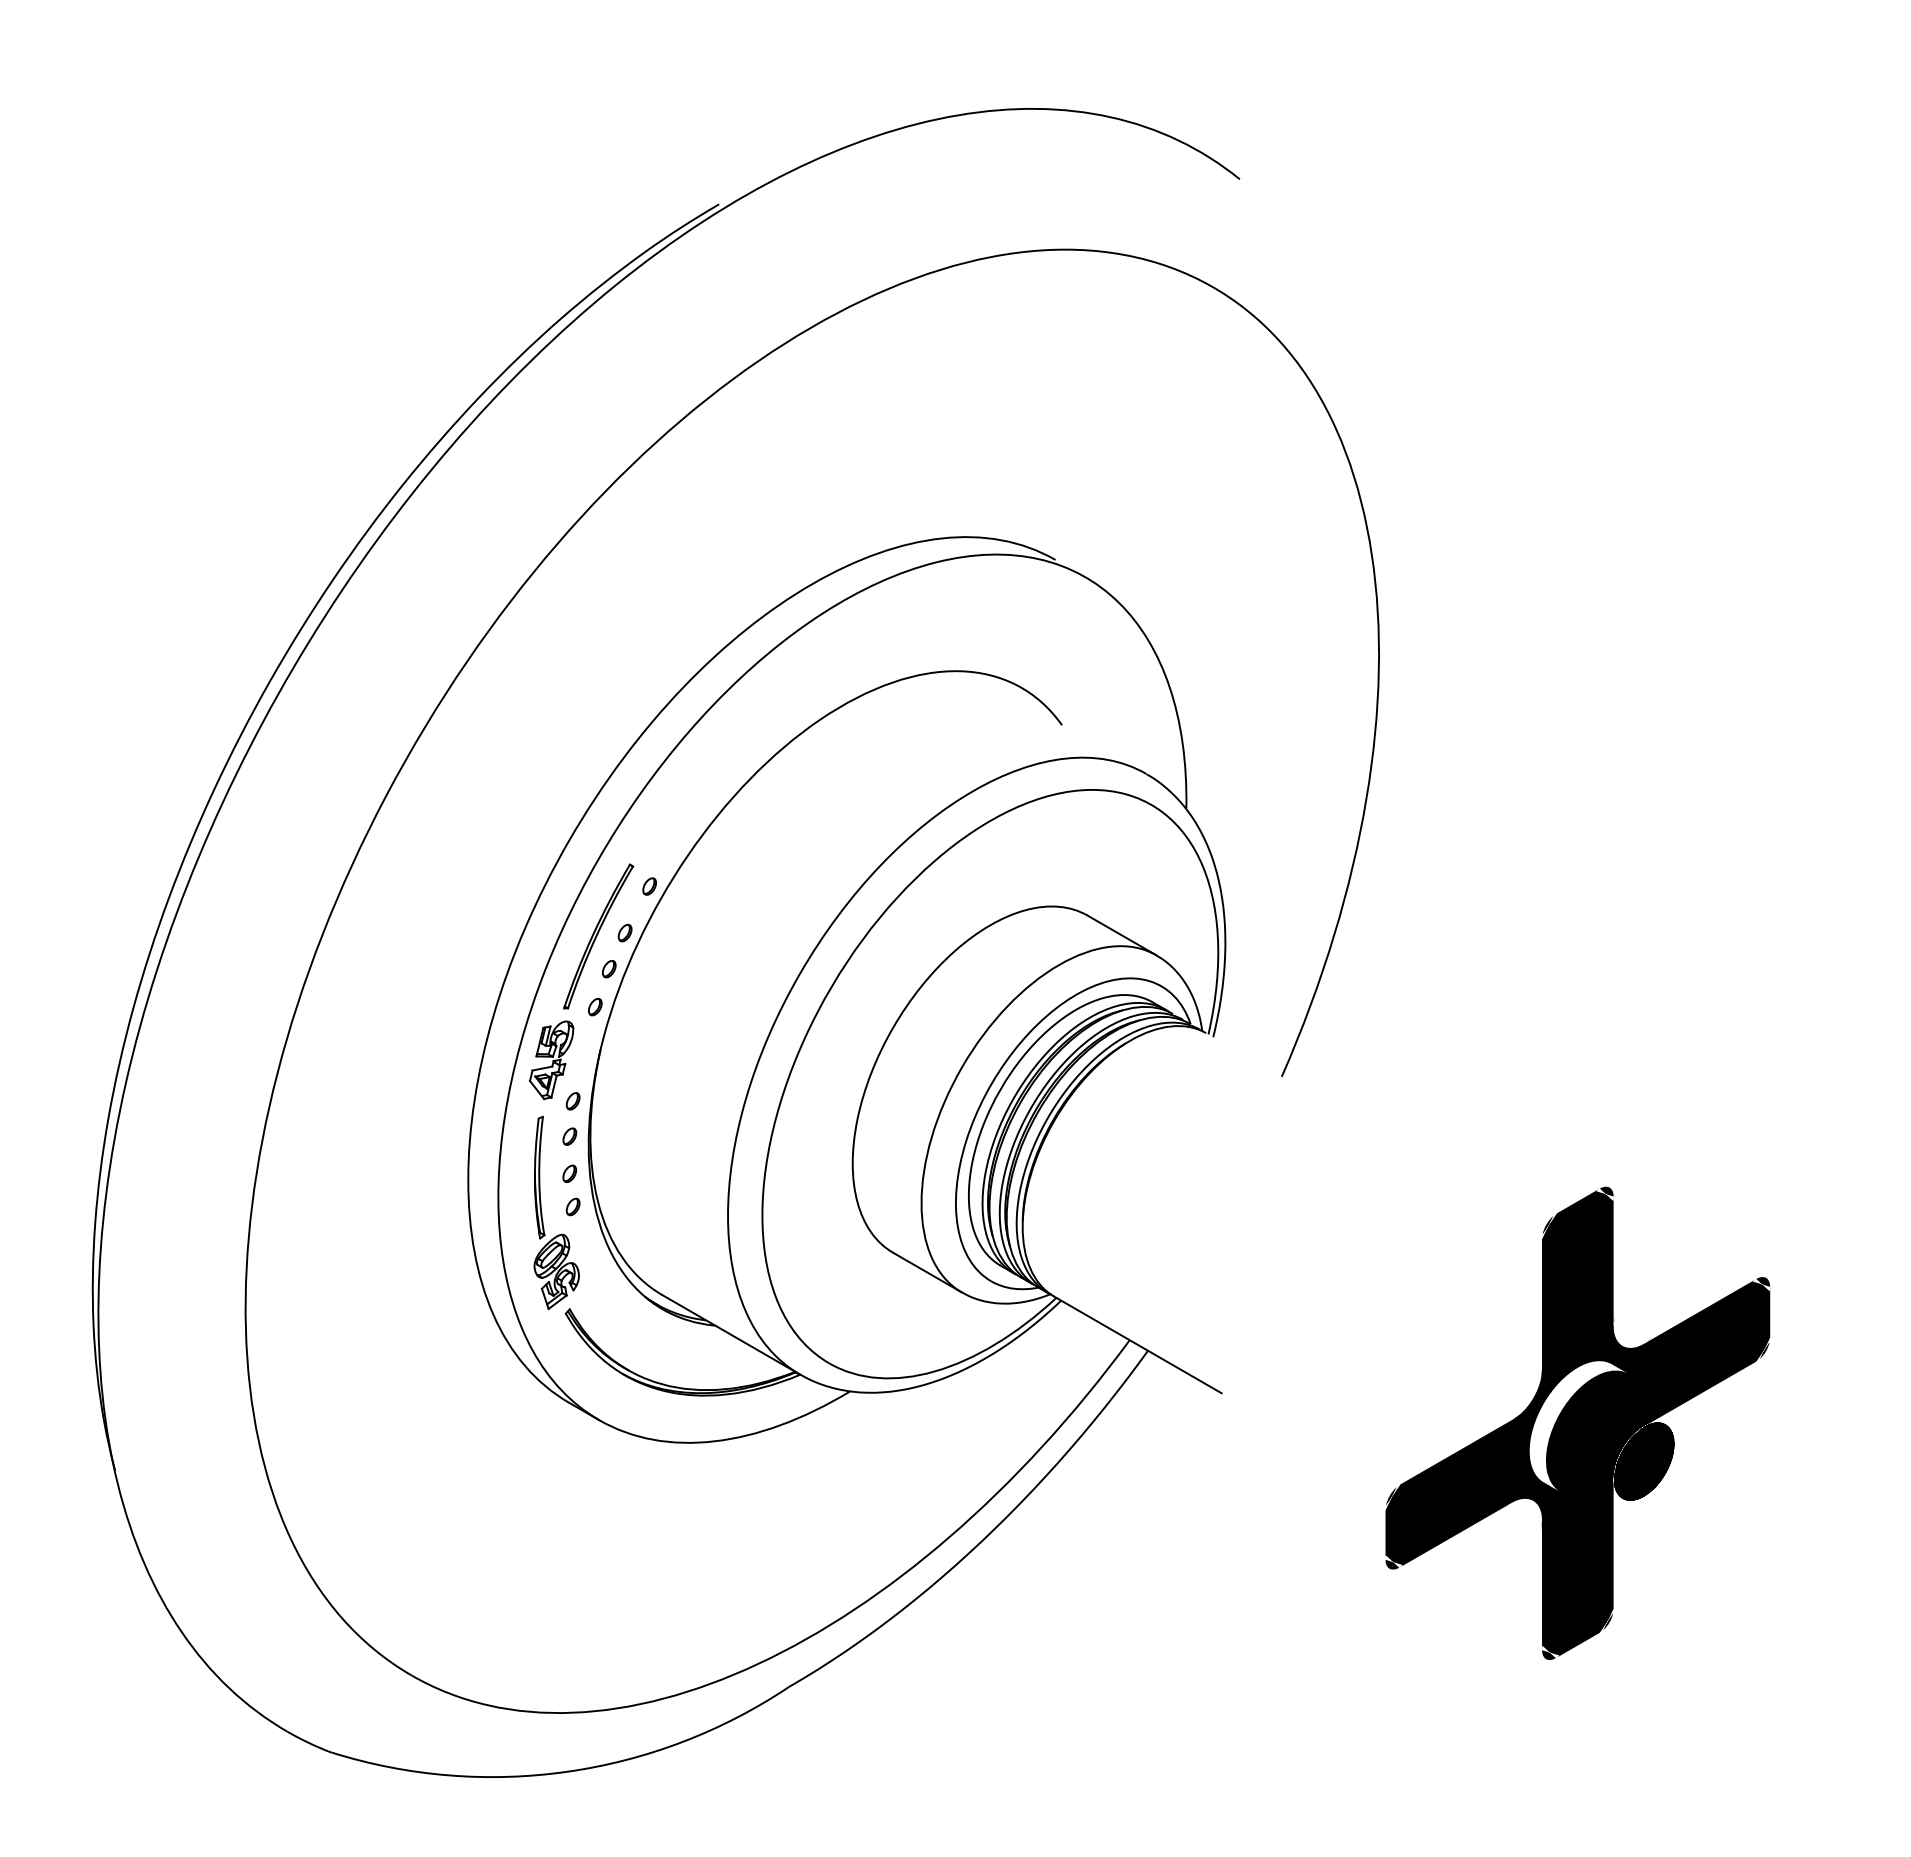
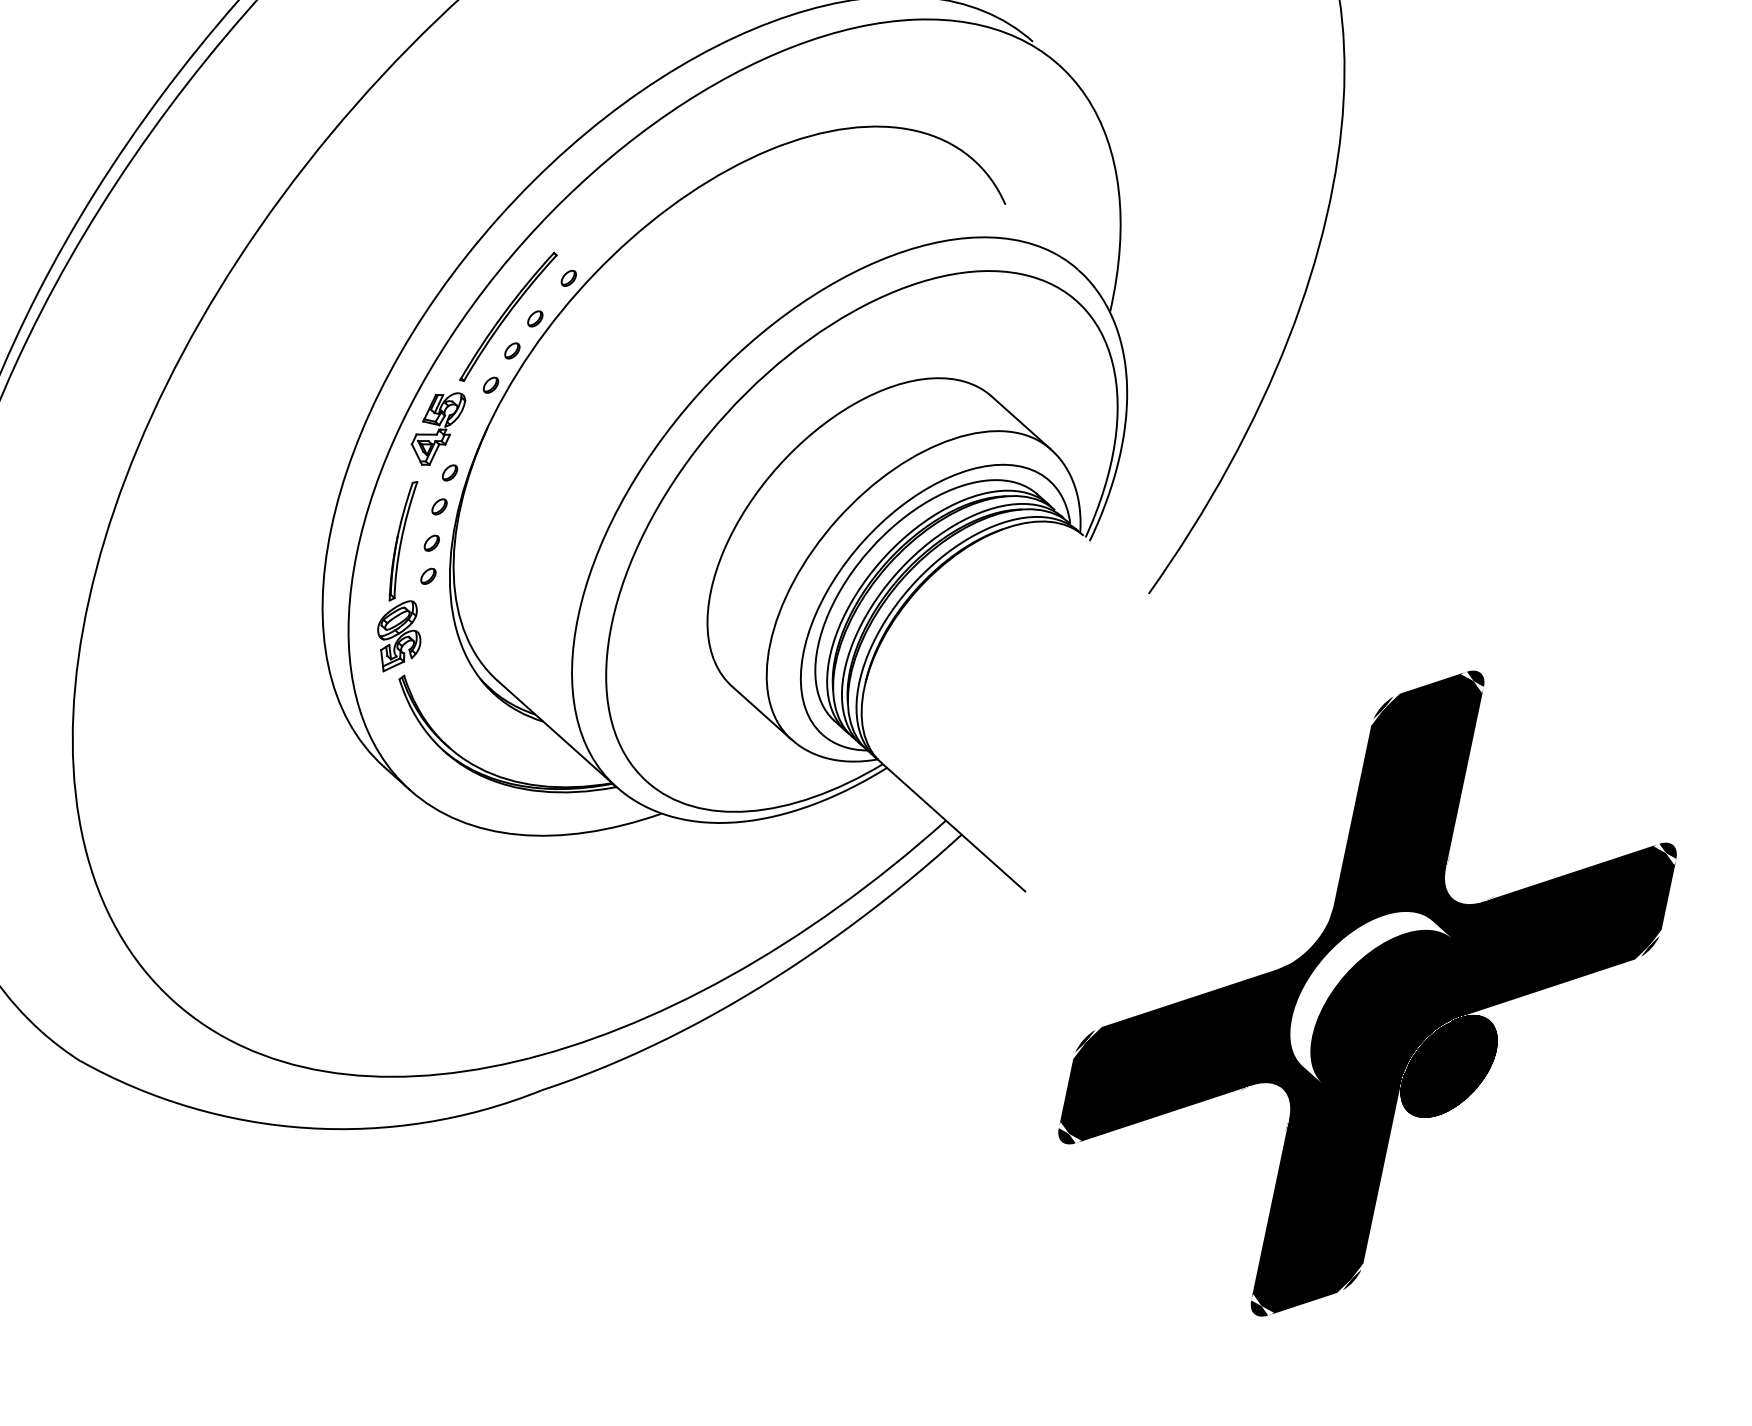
part: (1577, 1423) -> (1367, 993), size x1.43

